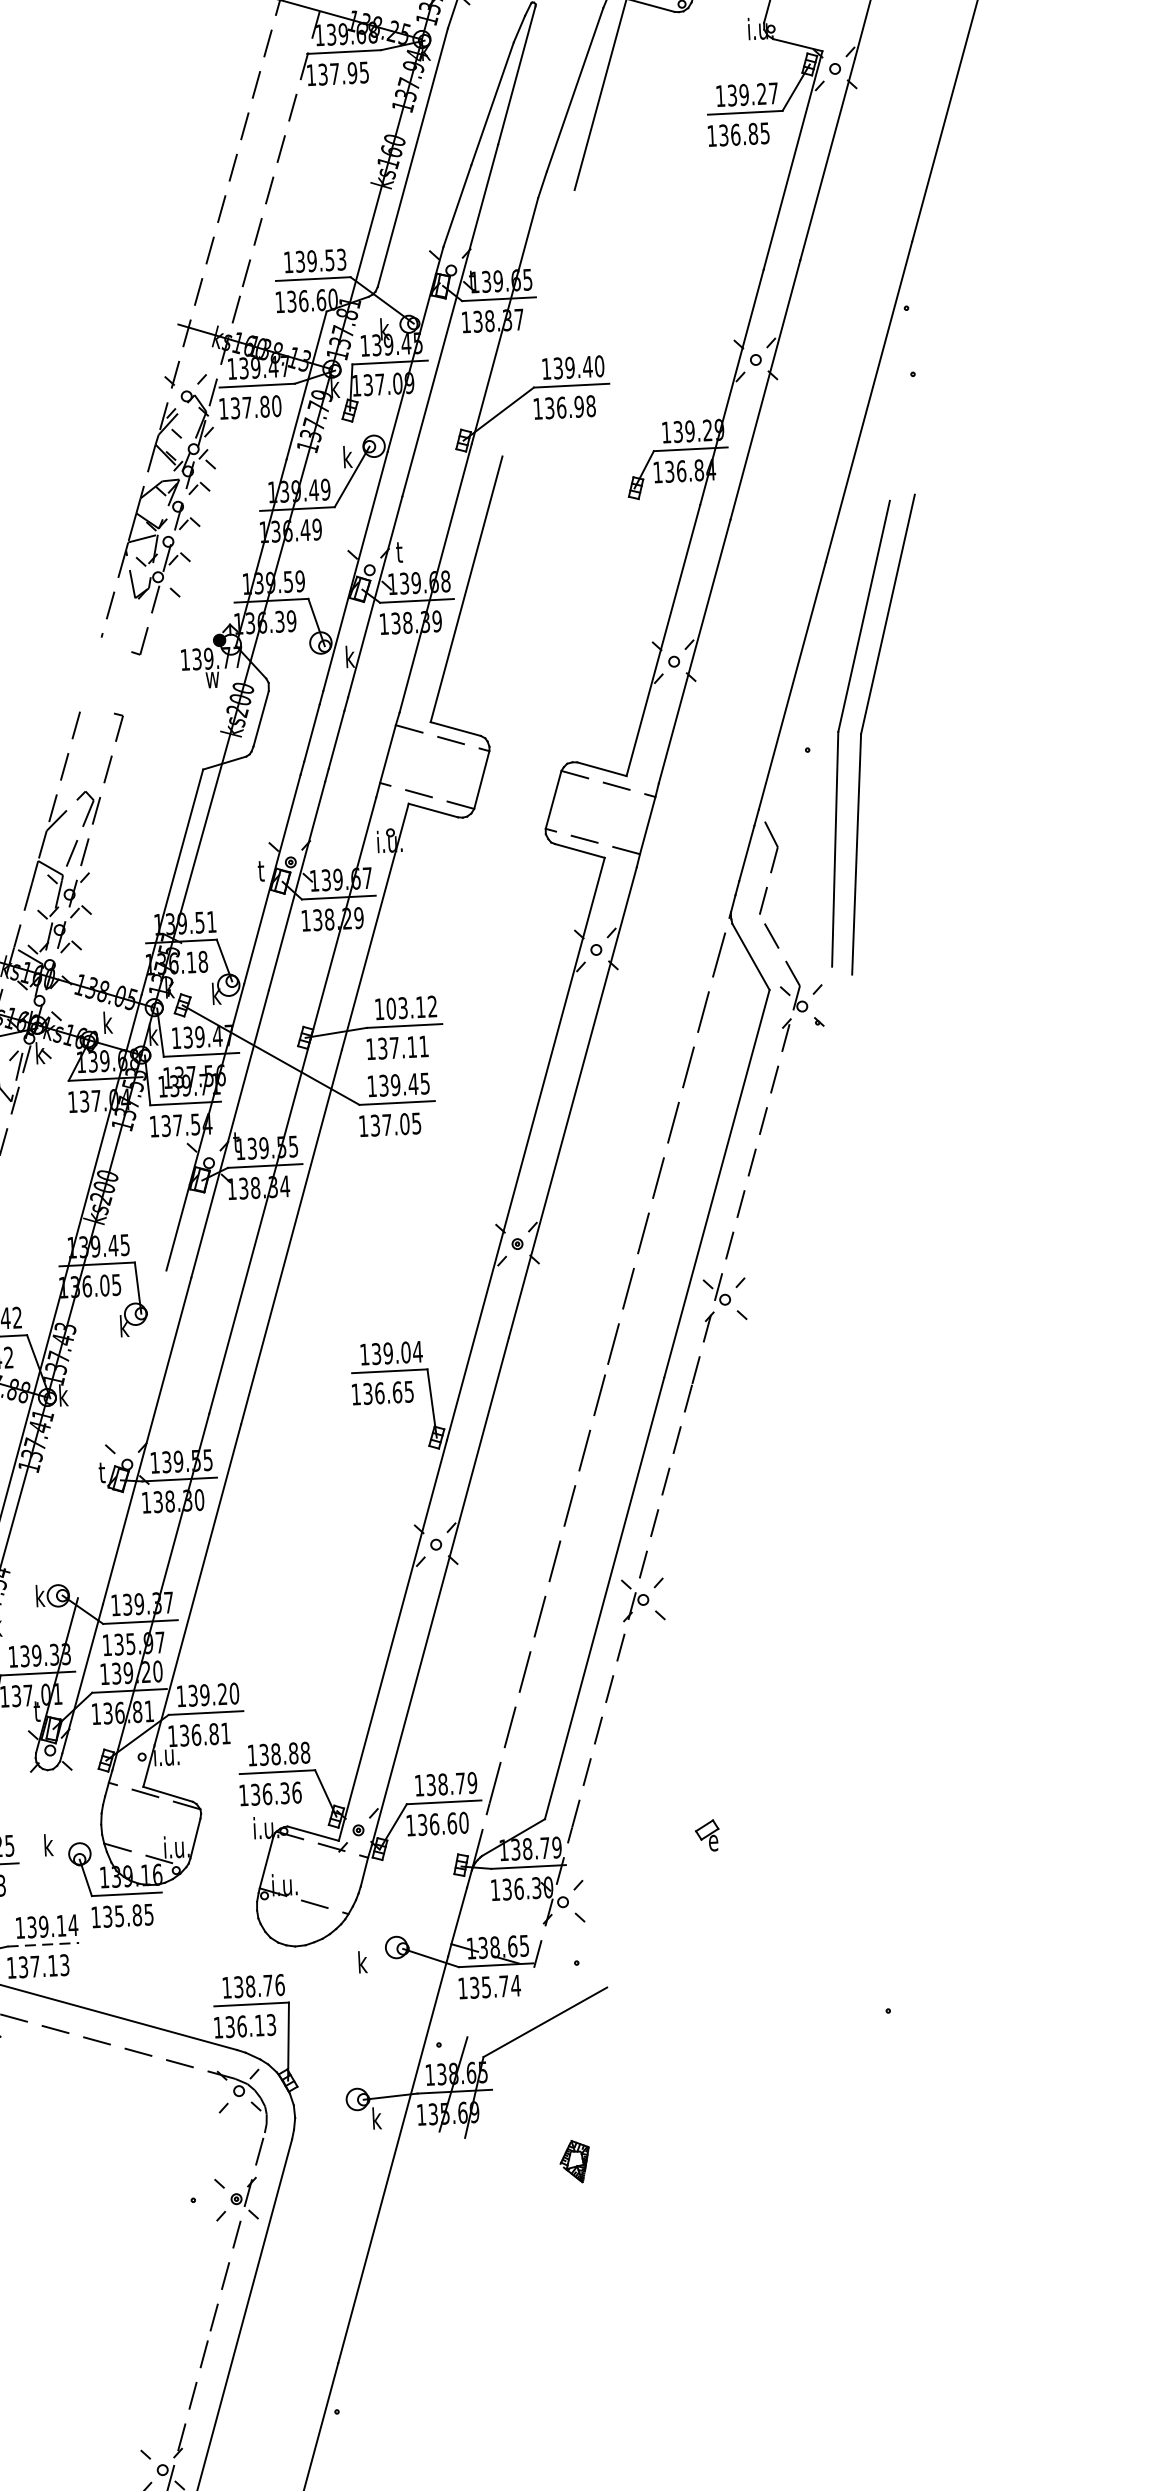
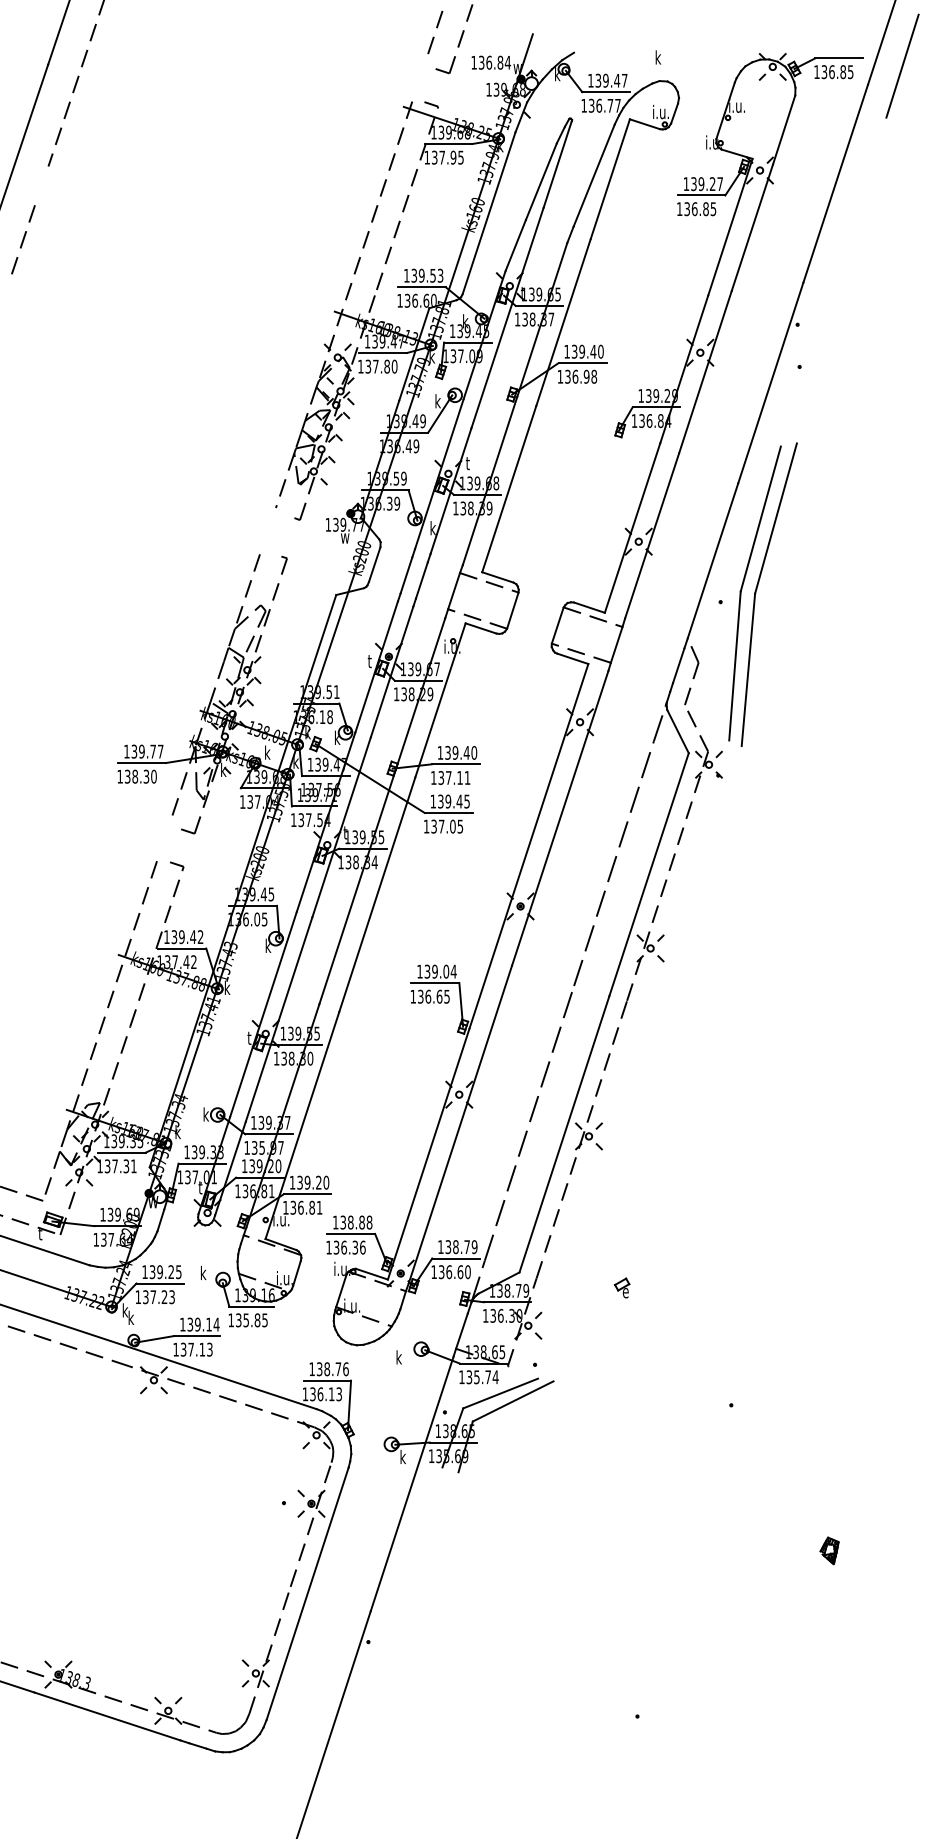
line: (538, 323) -> (563, 322), added
text: (412, 1006) -> (461, 752), 103.12 -> 139.40
line: (122, 1434) -> (263, 1014), added
line: (42, 1945) -> (196, 1336), dashed -> solid
line: (524, 2010) -> (500, 1393), added
part: (574, 2161) -> (829, 1550), moved

